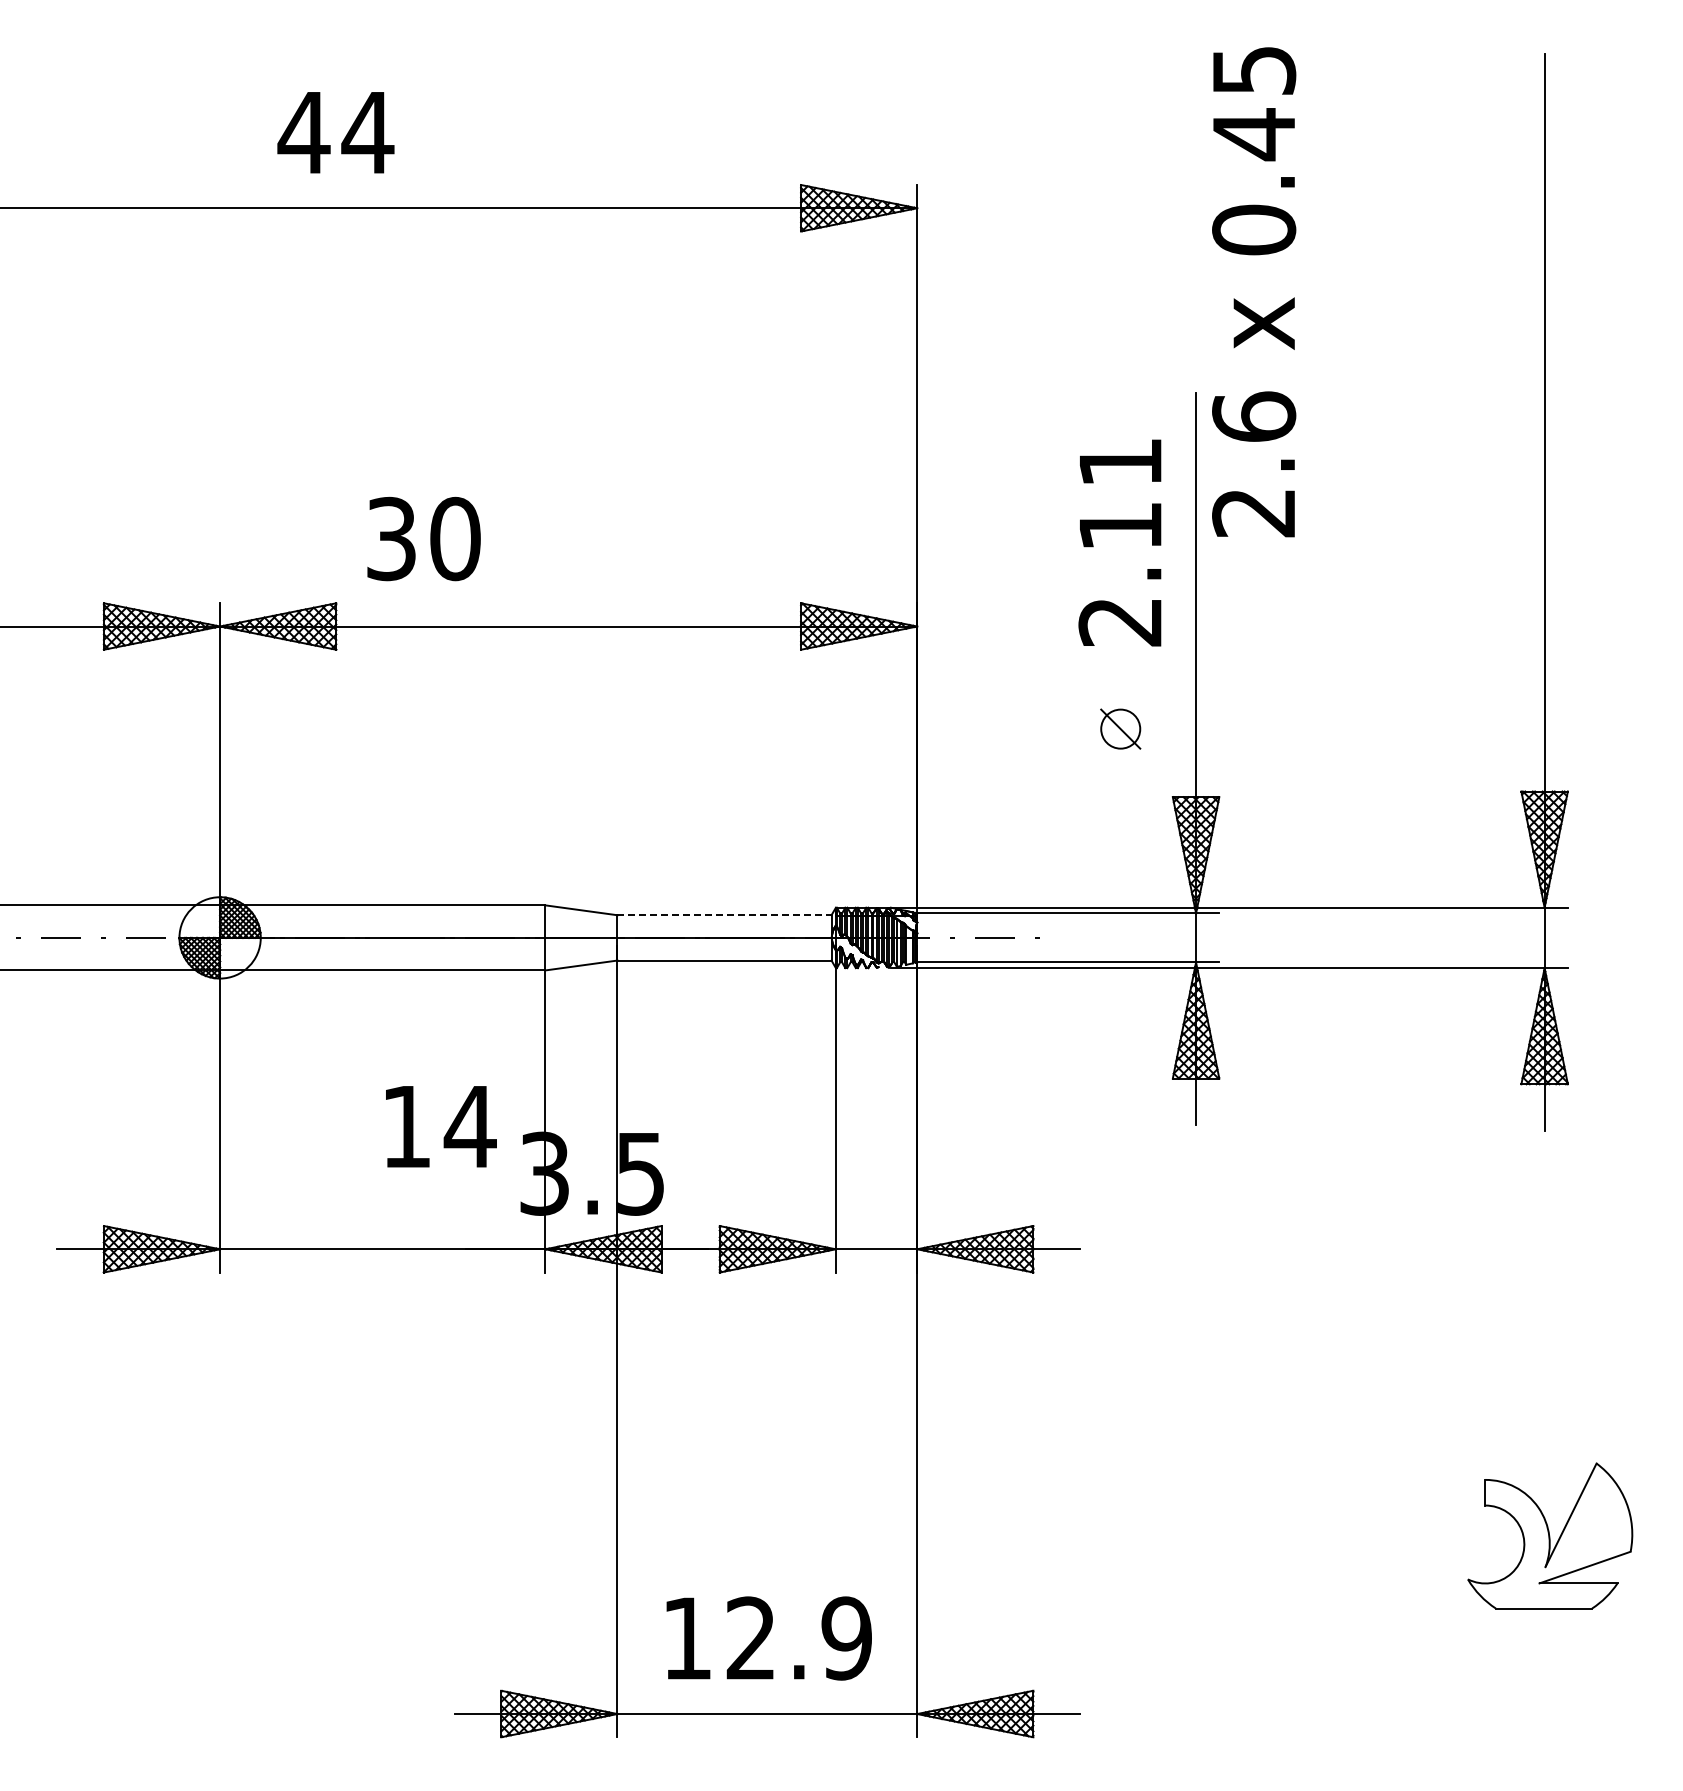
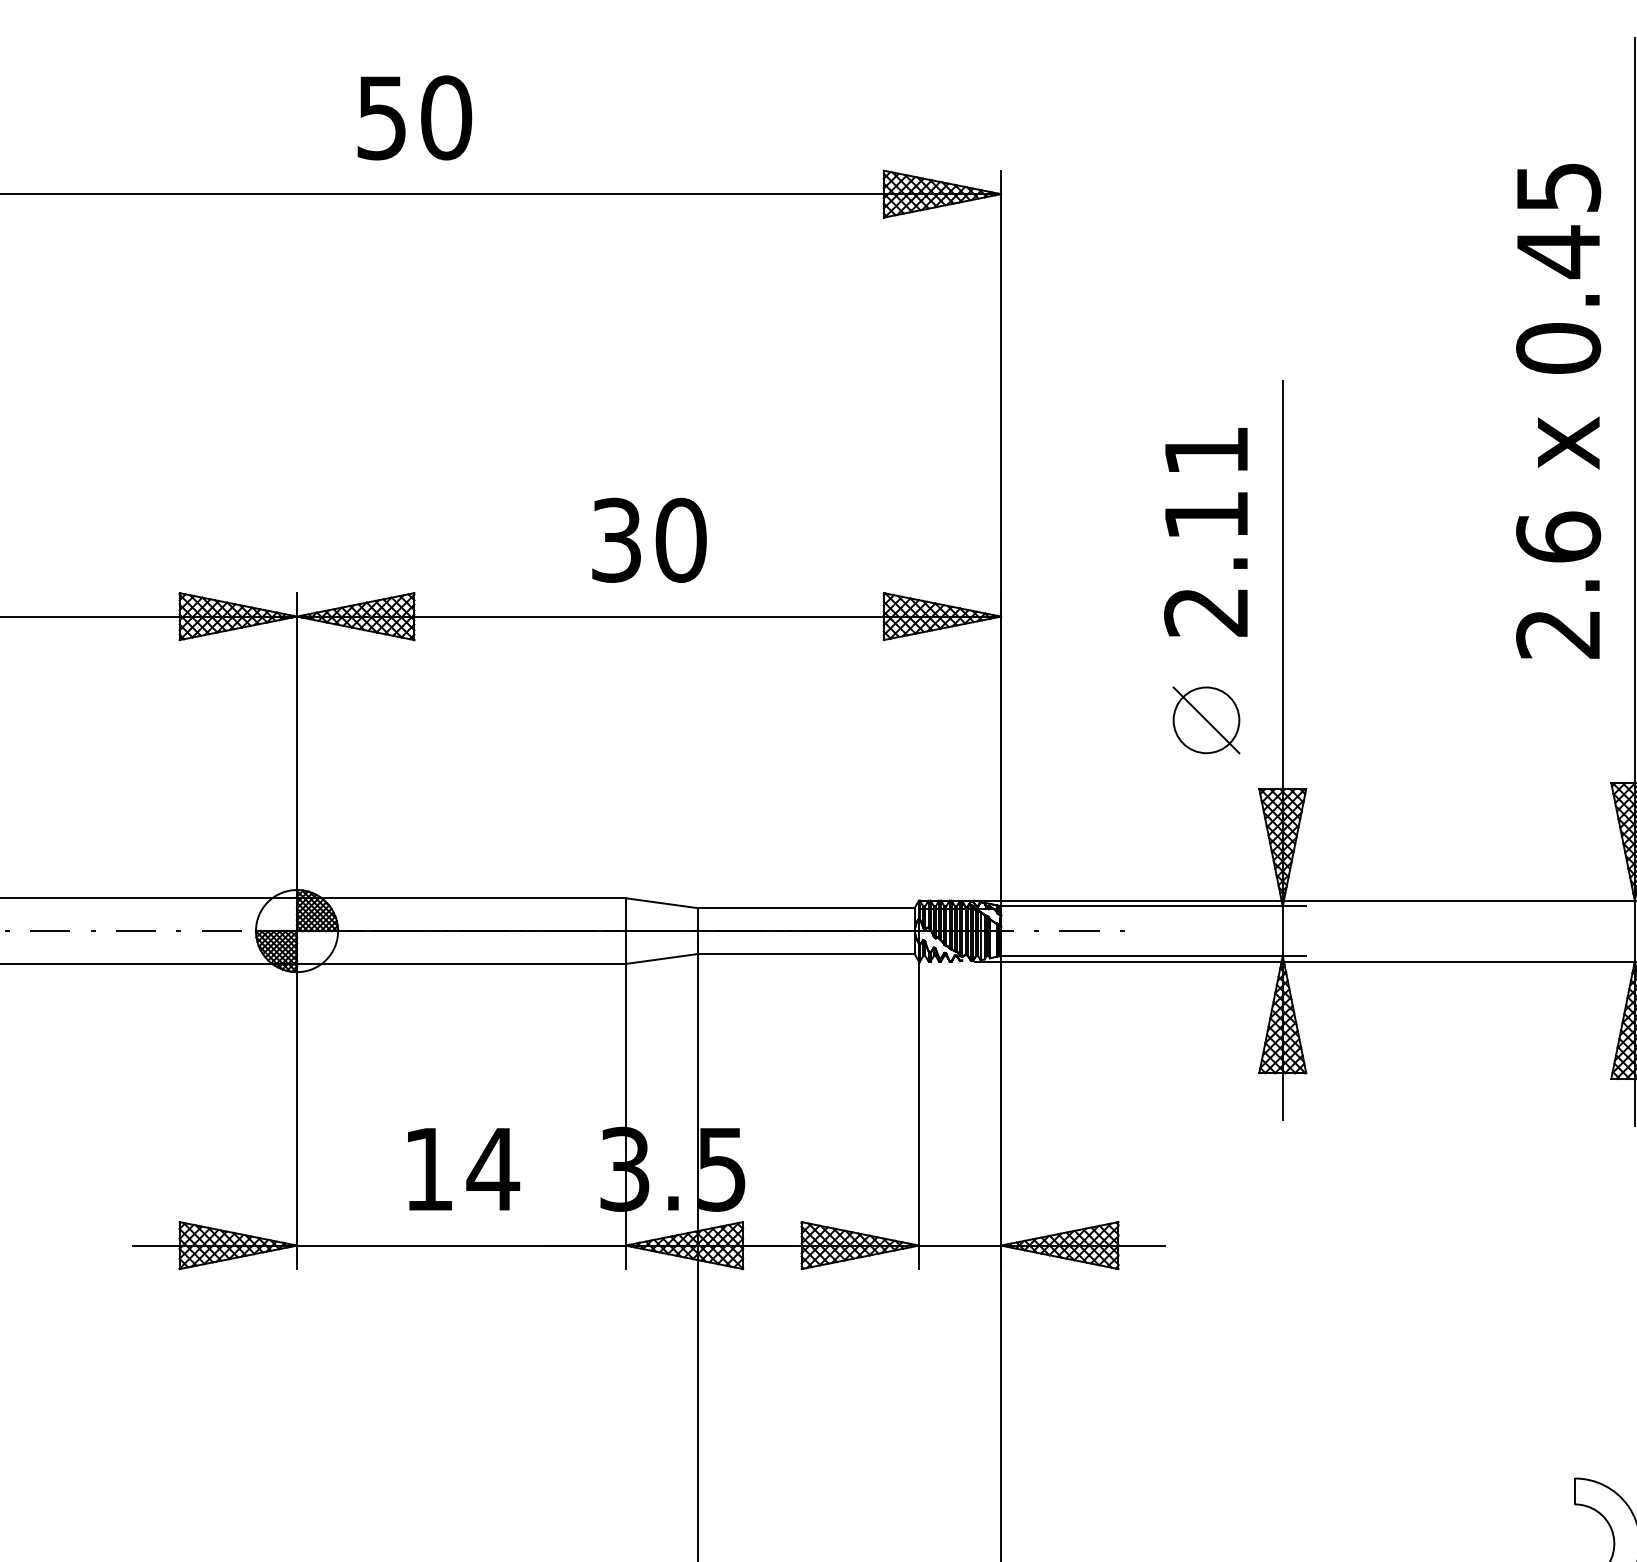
text: (335, 132) -> (413, 117), 44 -> 50
text: (1254, 292) -> (1558, 411), moved
text: (423, 538) -> (648, 539), moved
part: (1120, 728) -> (1206, 719), size x1.67
line: (725, 915) -> (807, 908), dashed -> solid
text: (441, 1126) -> (464, 1169), moved

